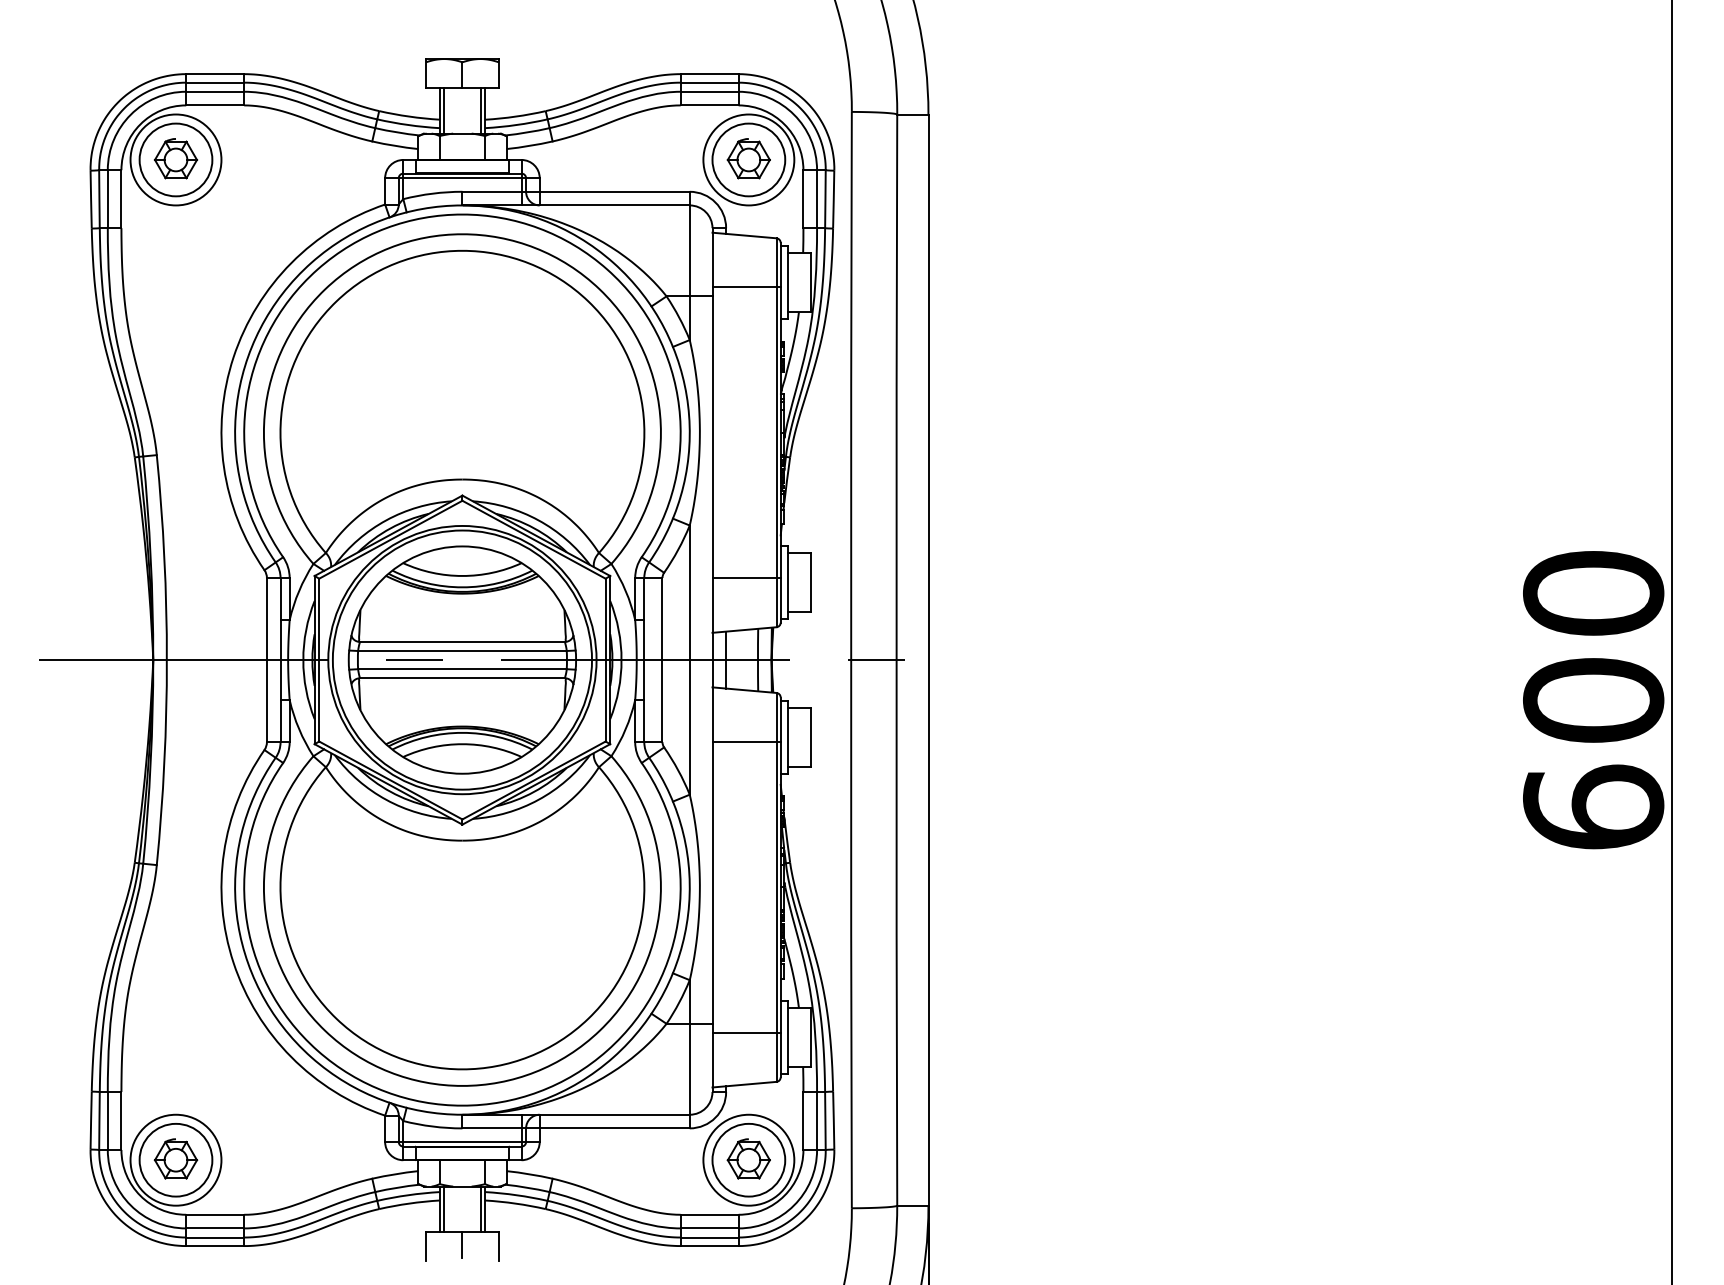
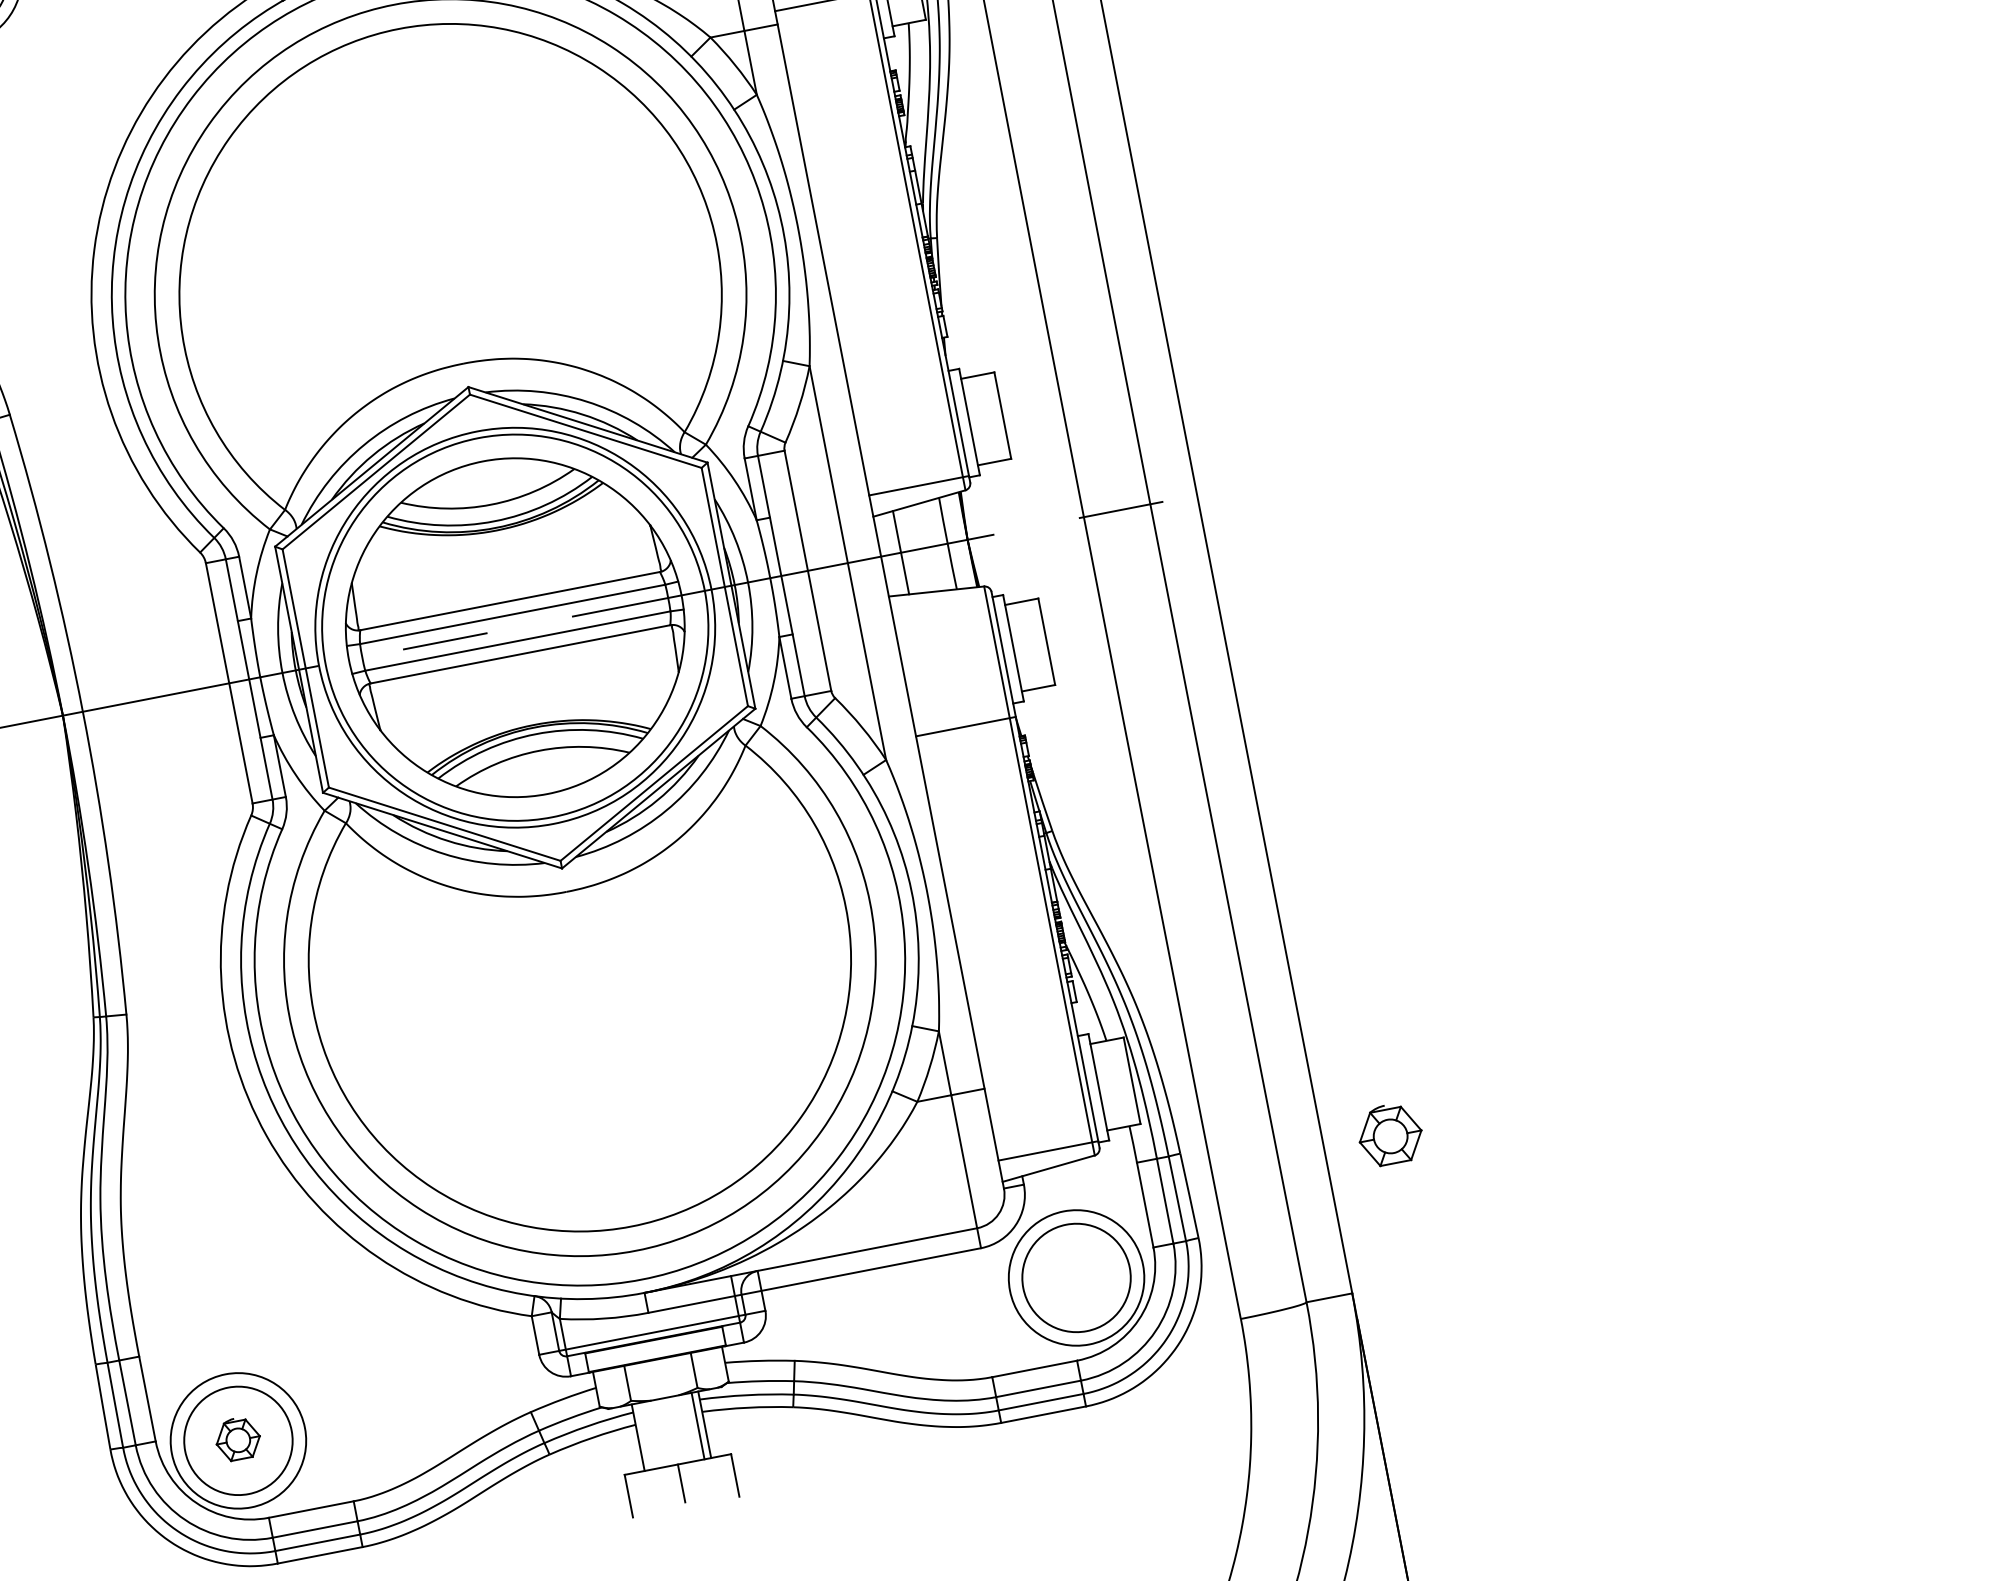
line: (746, 578) -> (919, 486), moved
line: (746, 741) -> (965, 726), moved
line: (746, 1032) -> (1048, 1150), moved
part: (175, 1158) -> (237, 1438), size x0.7
part: (748, 1158) -> (1389, 1134), moved
line: (444, 1209) -> (645, 1436), removed

